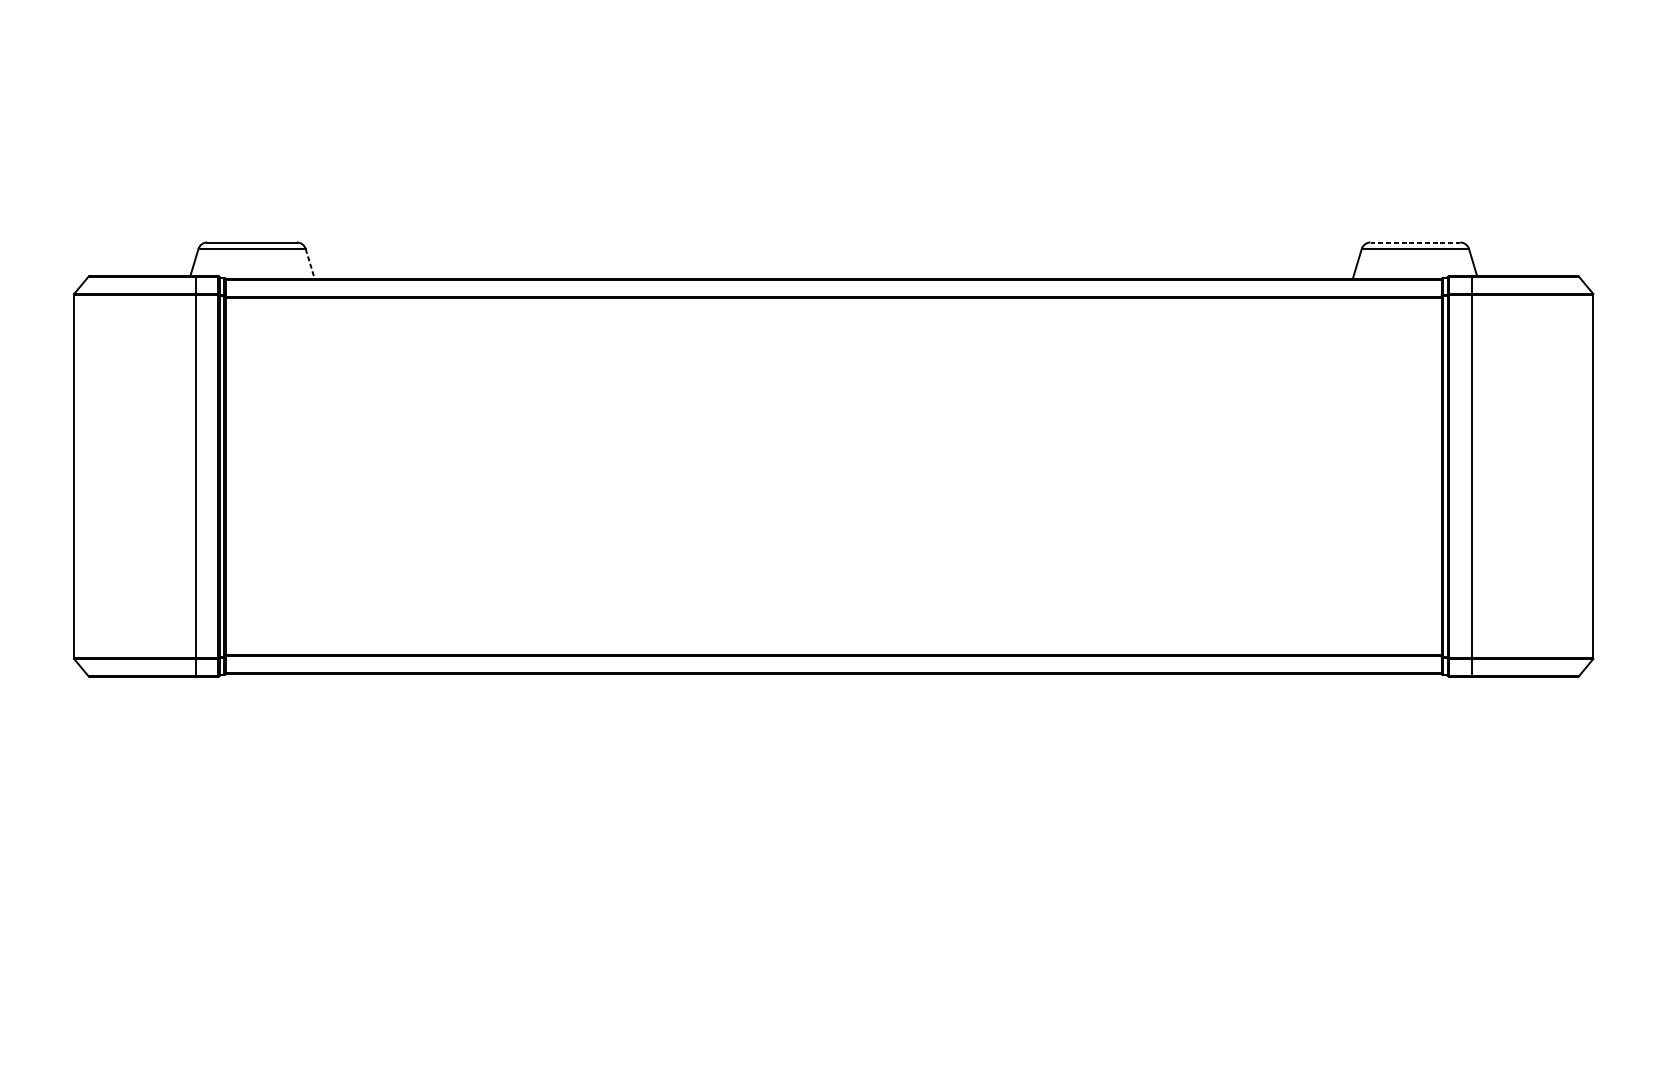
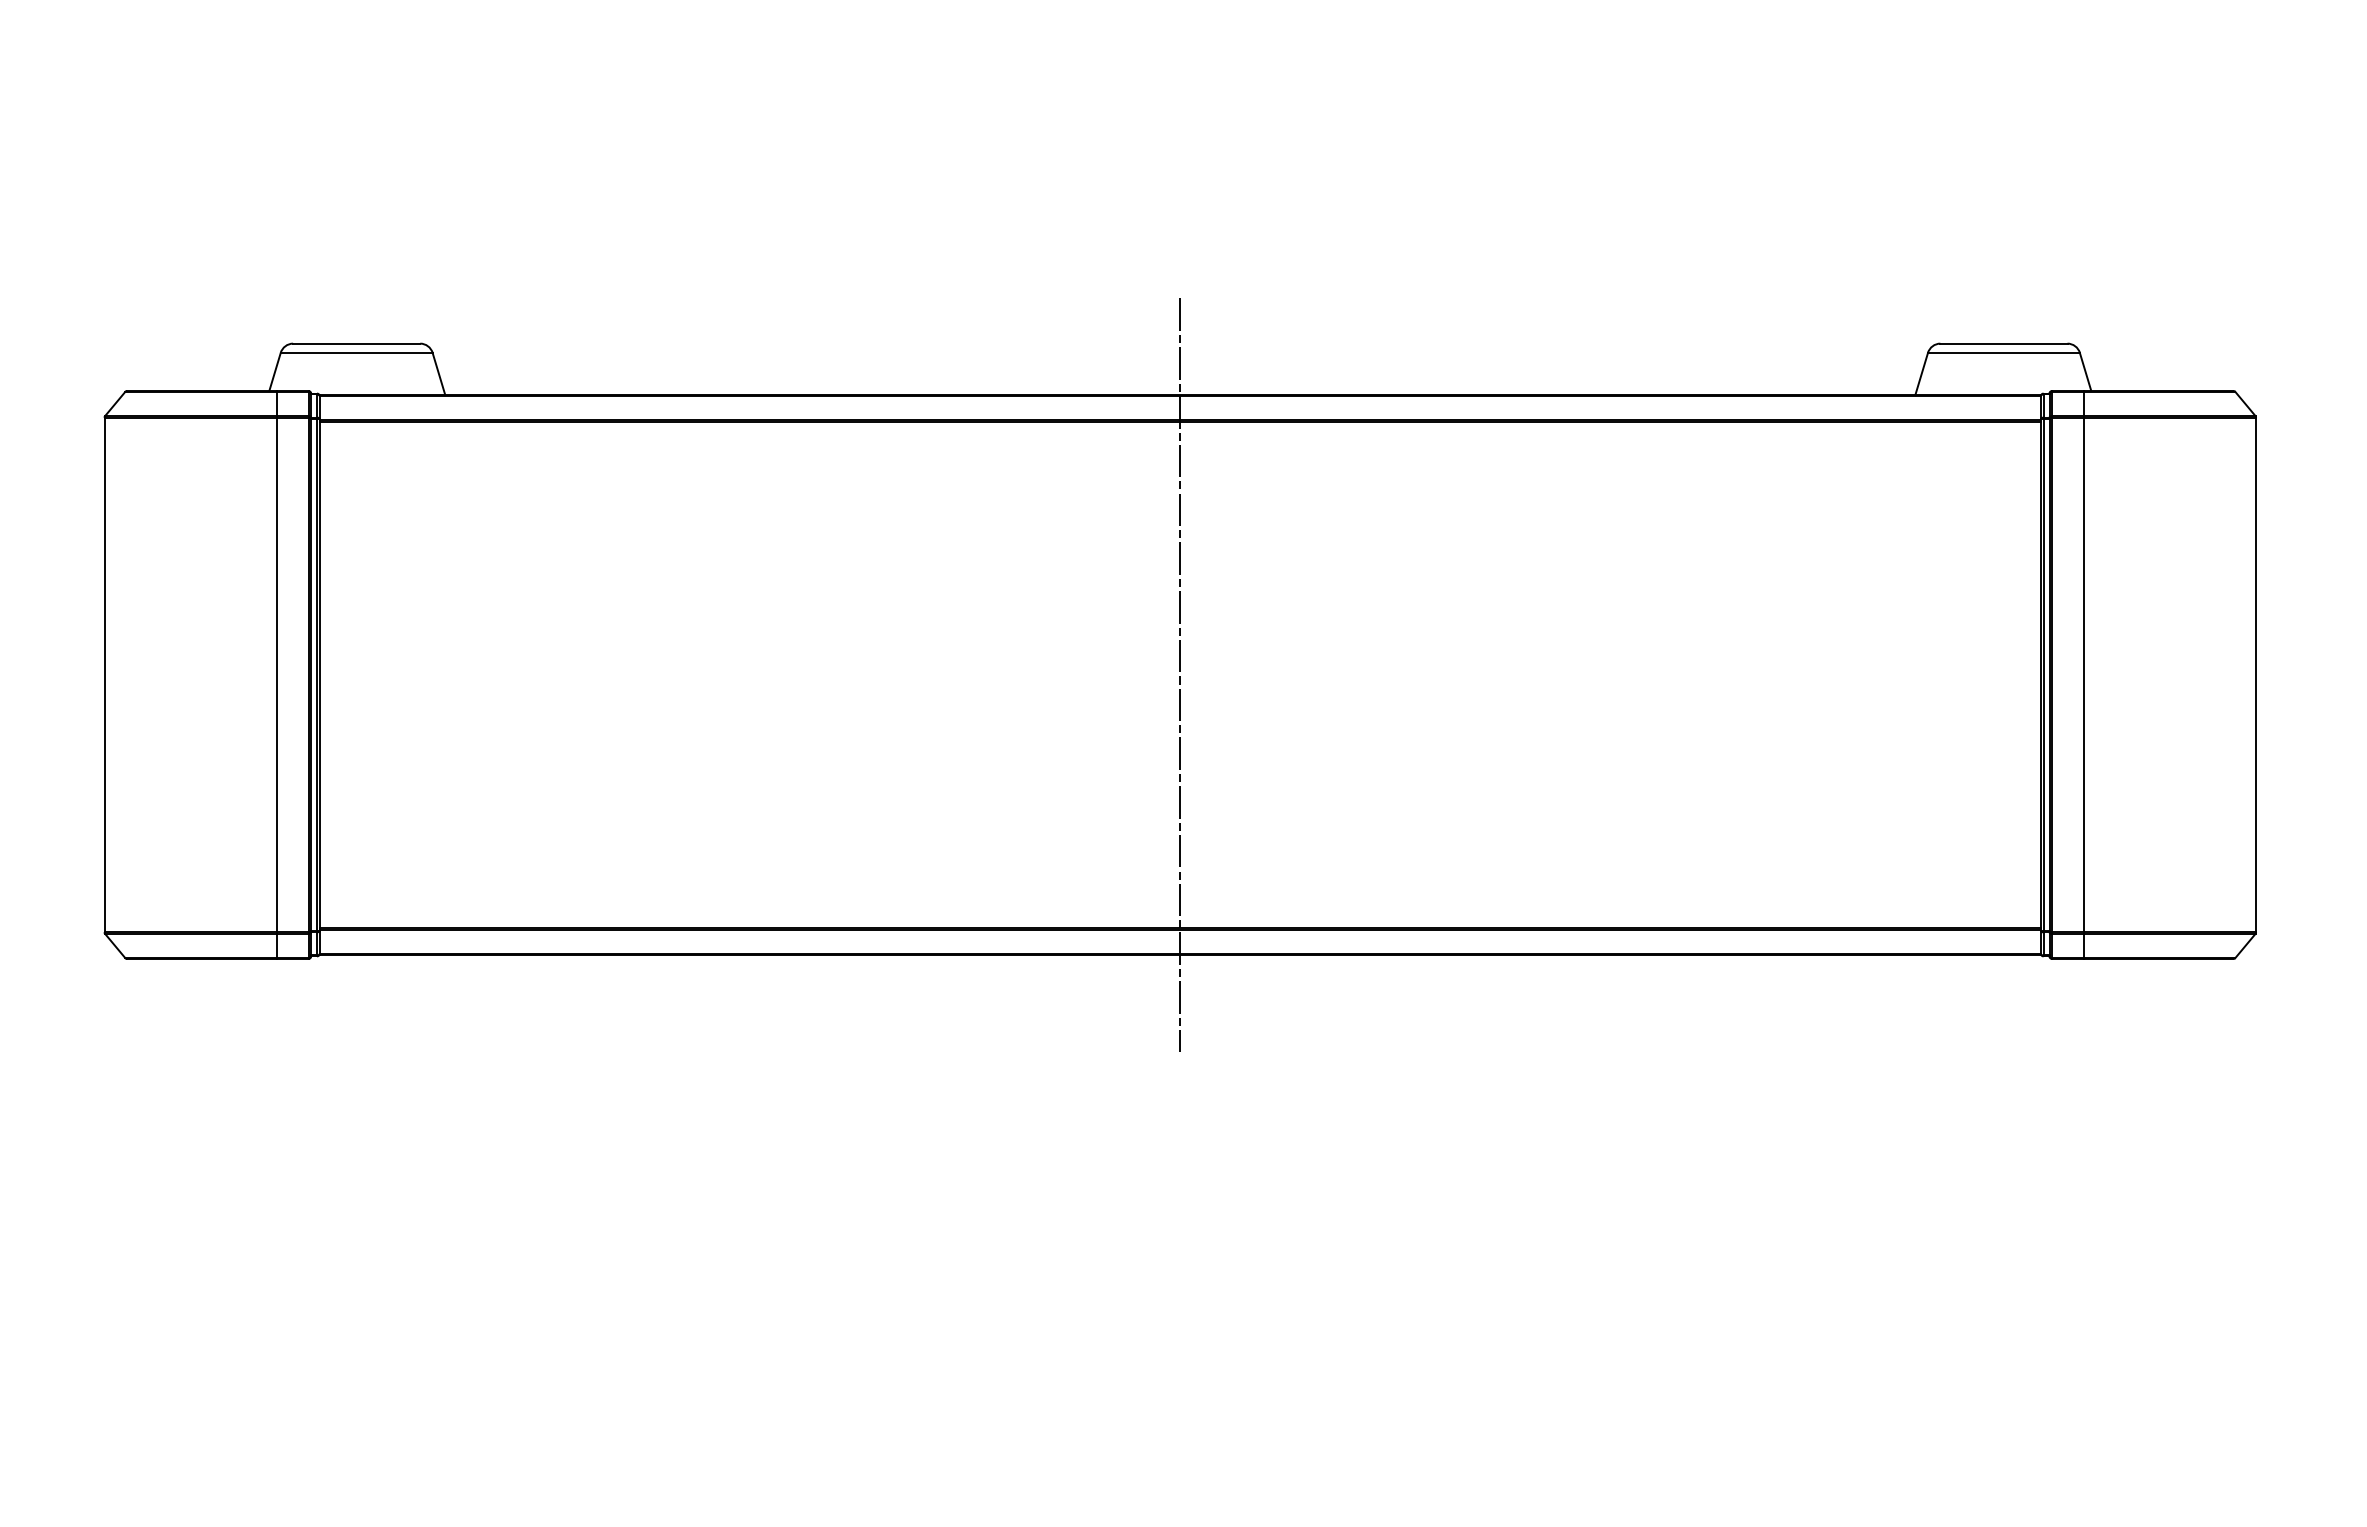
line: (1415, 242) -> (2003, 343), dashed -> solid
line: (310, 264) -> (439, 374), dashed -> solid
line: (833, 476) -> (1180, 674), added

